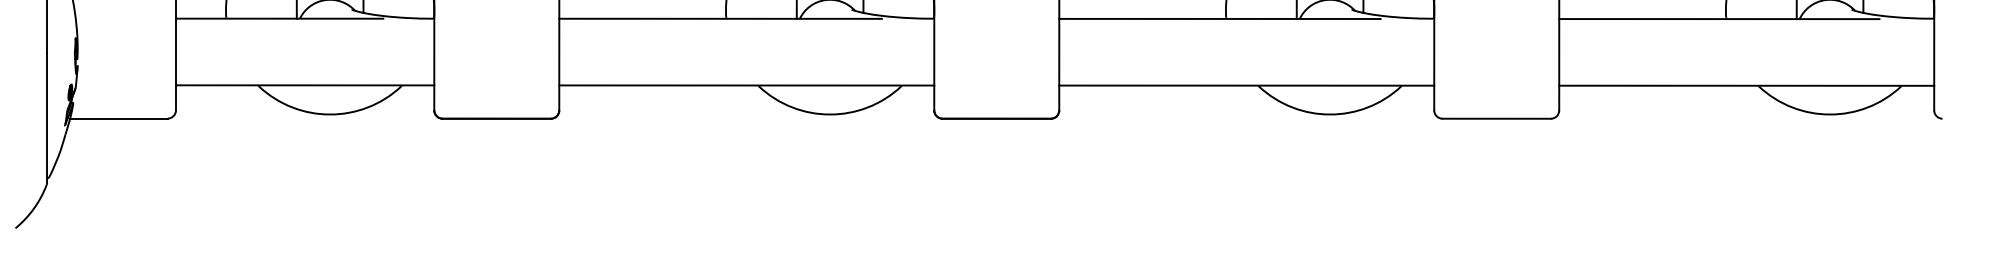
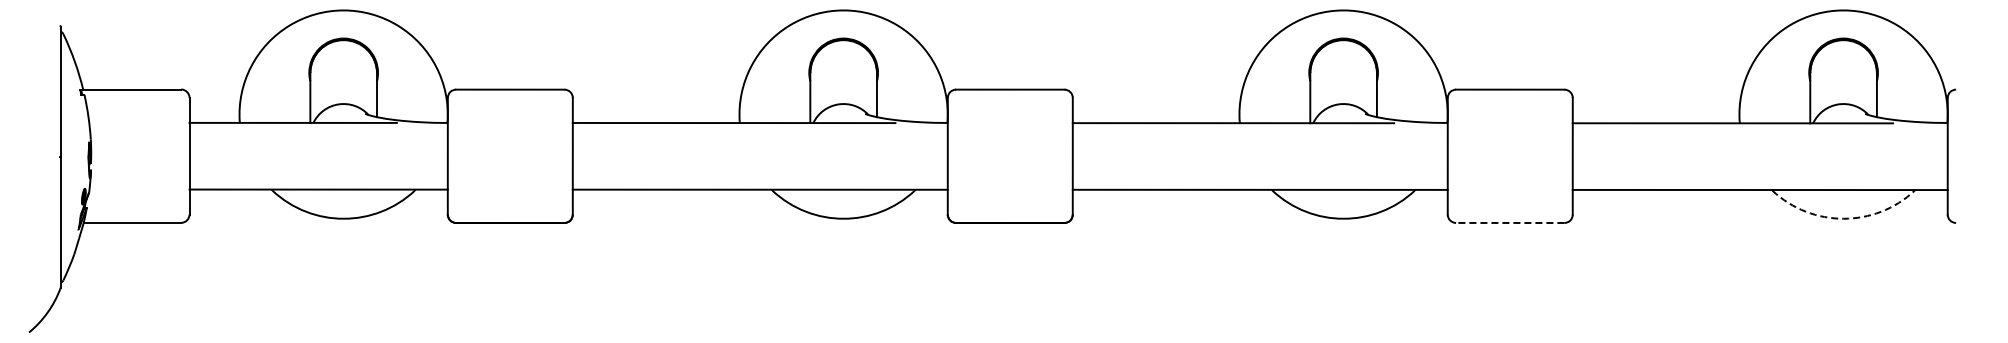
arc: (1829, 114) -> (1843, 218), solid -> dashed
line: (1495, 118) -> (1509, 222), solid -> dashed

